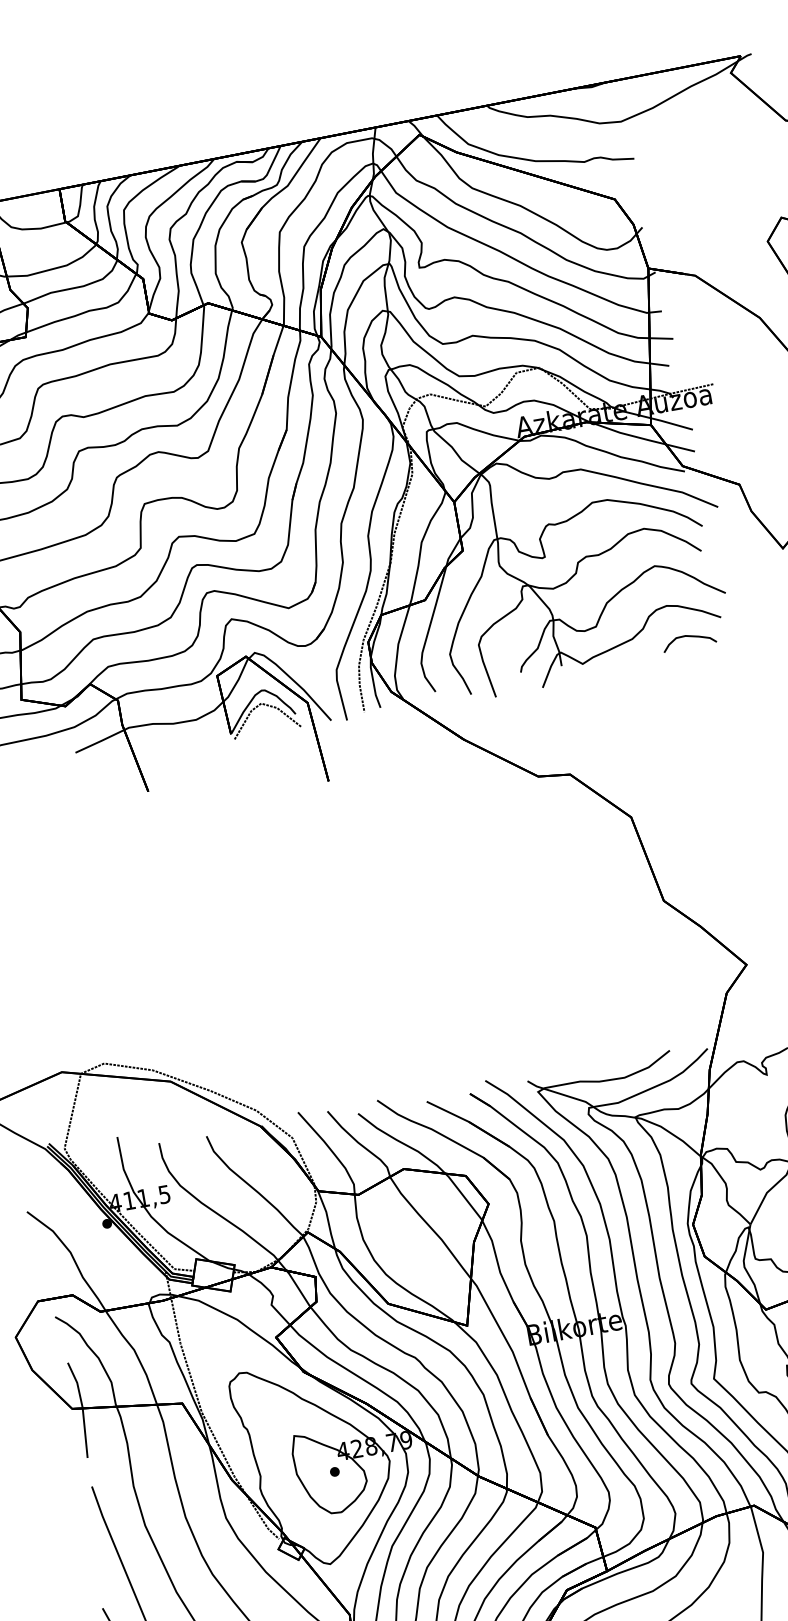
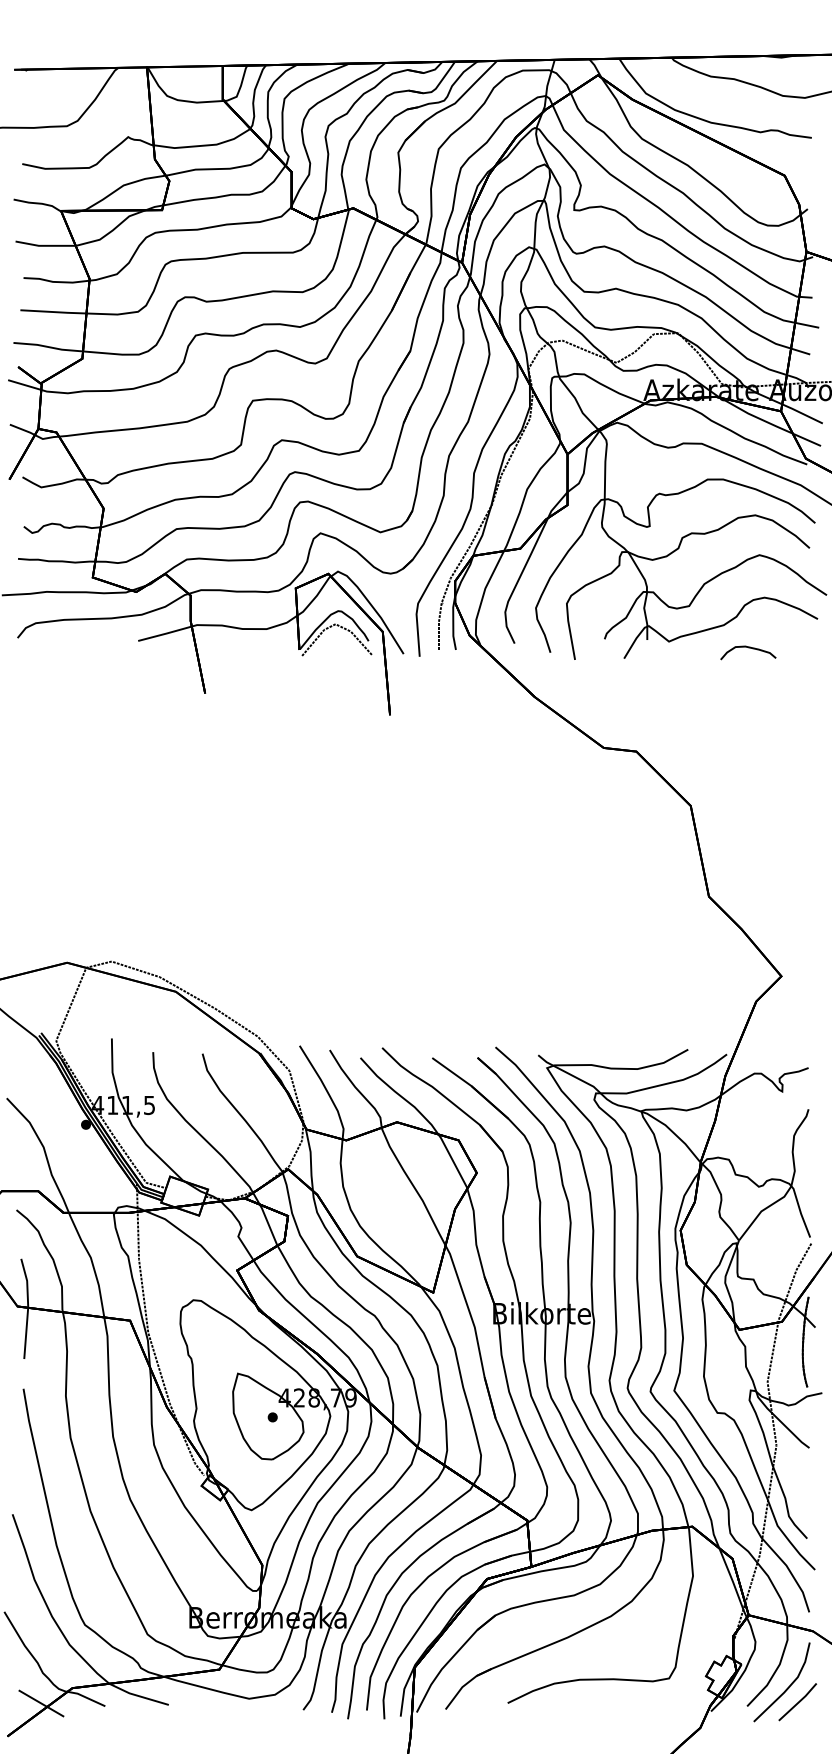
part: (689, 641) -> (748, 652), moved

